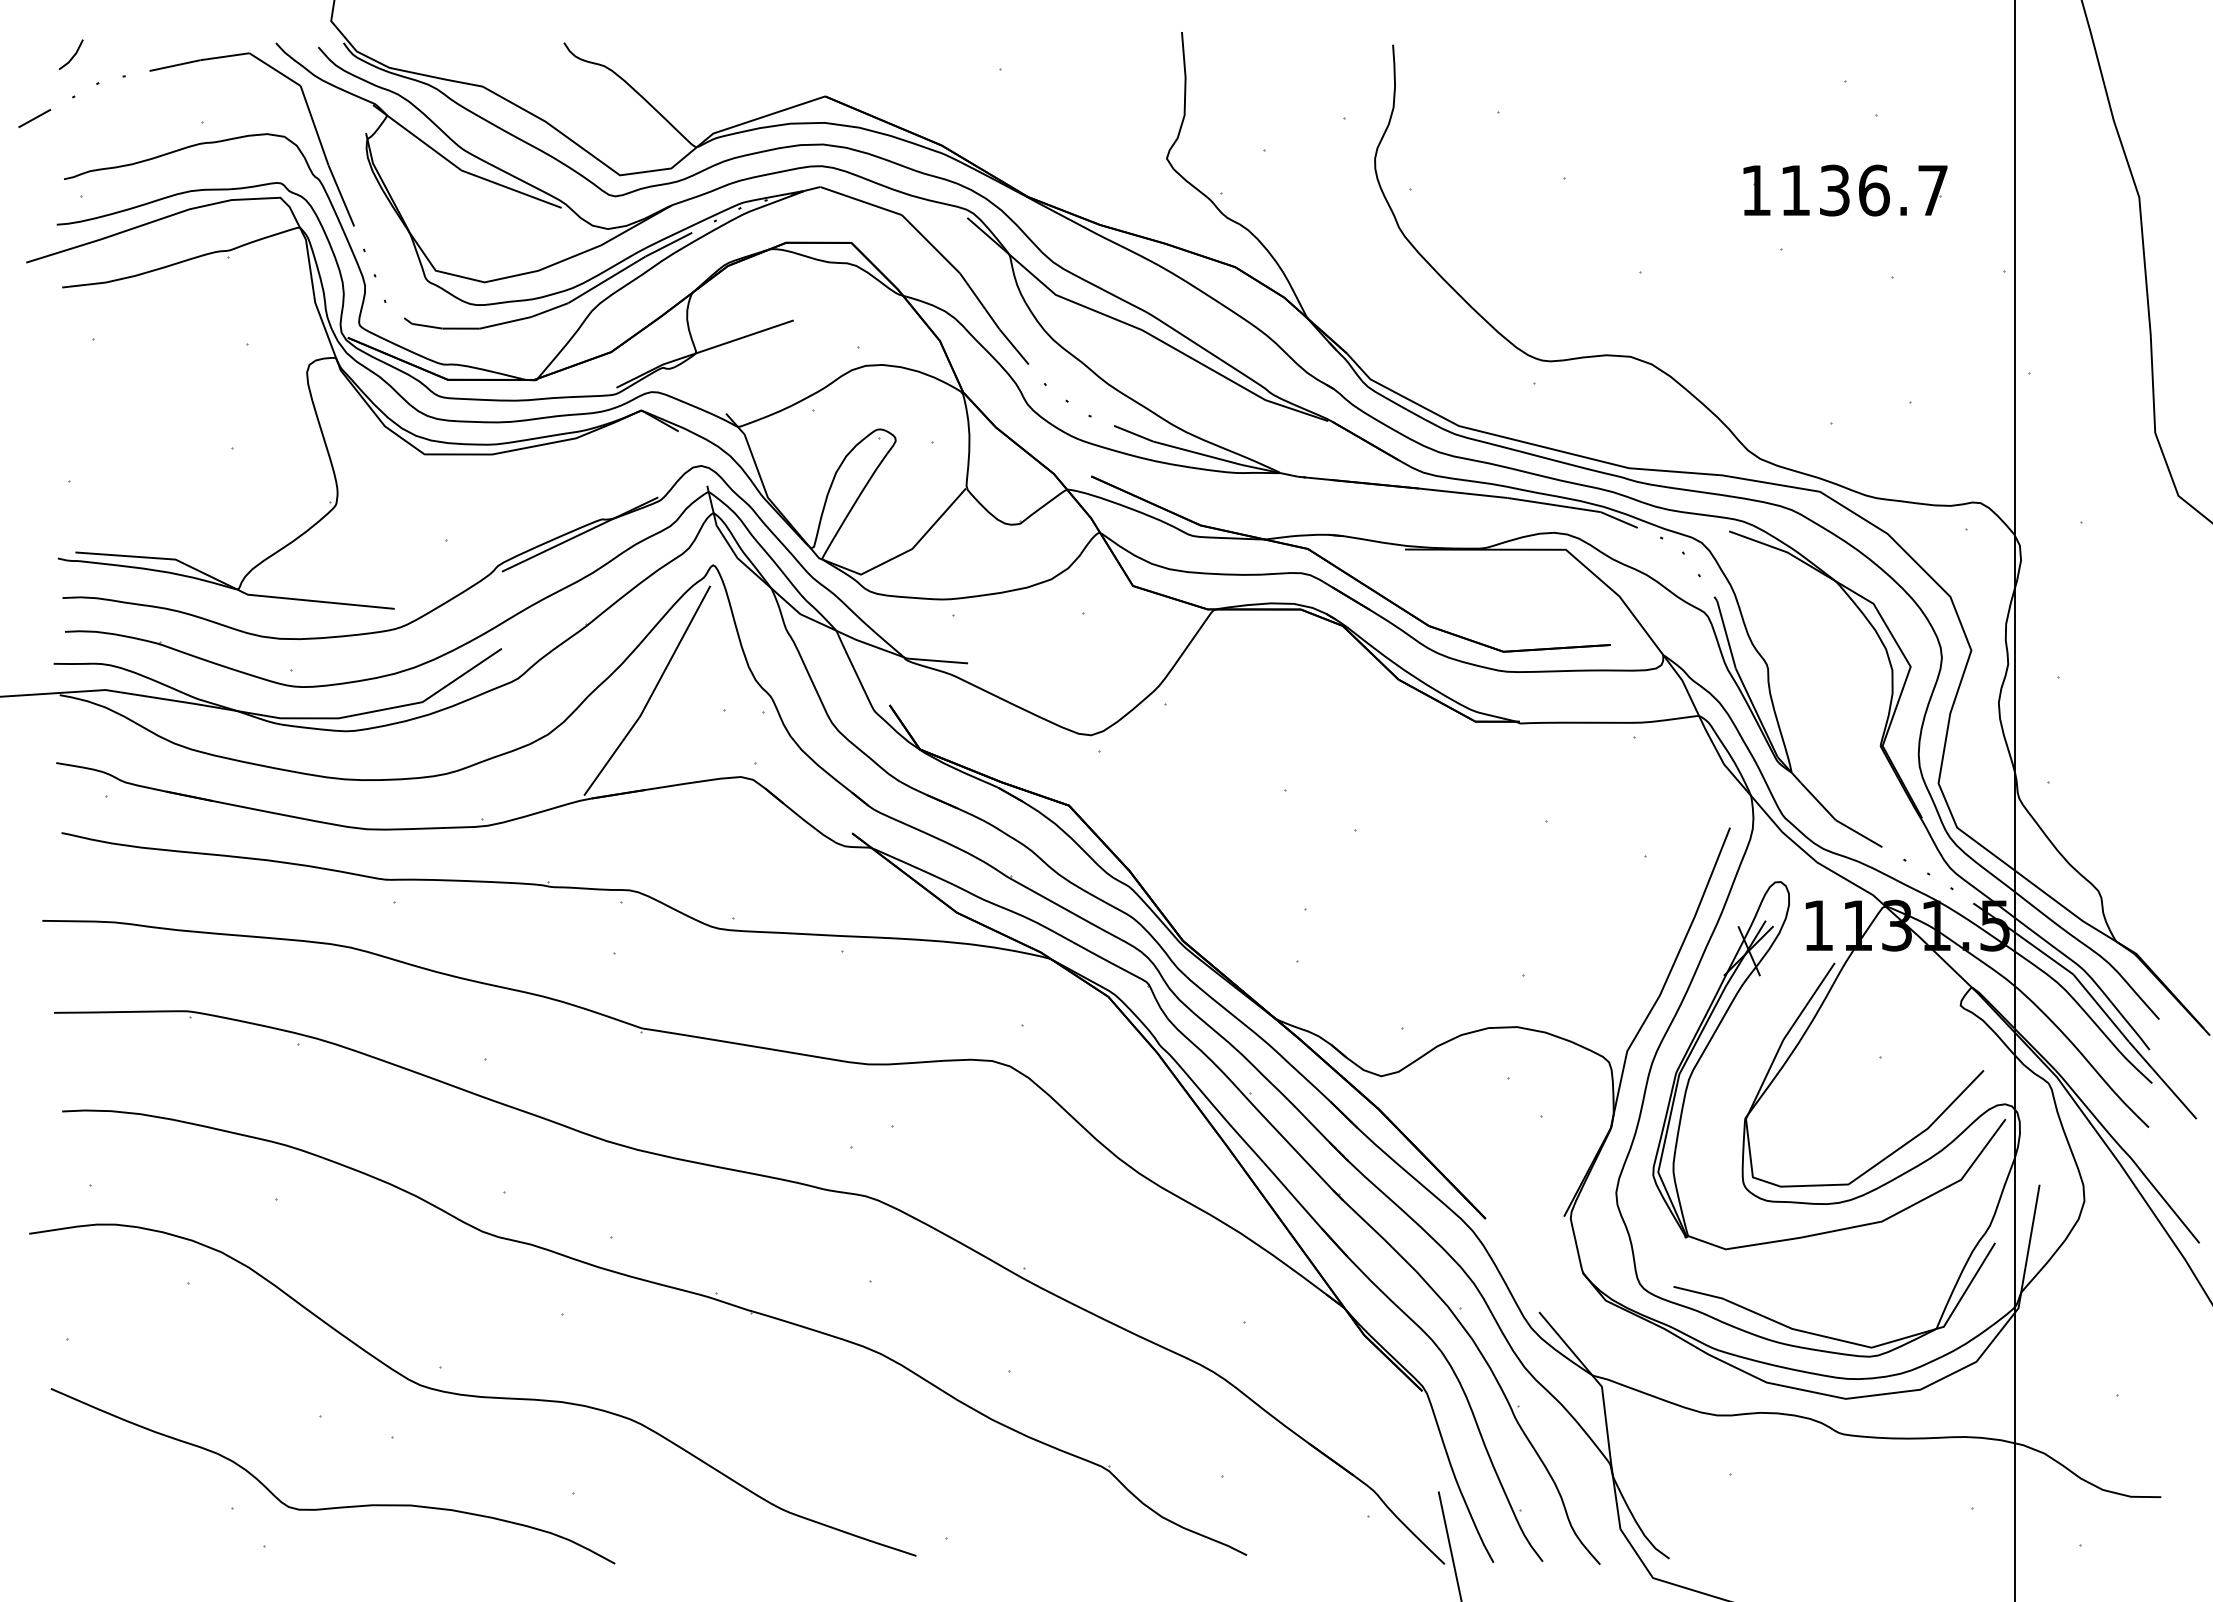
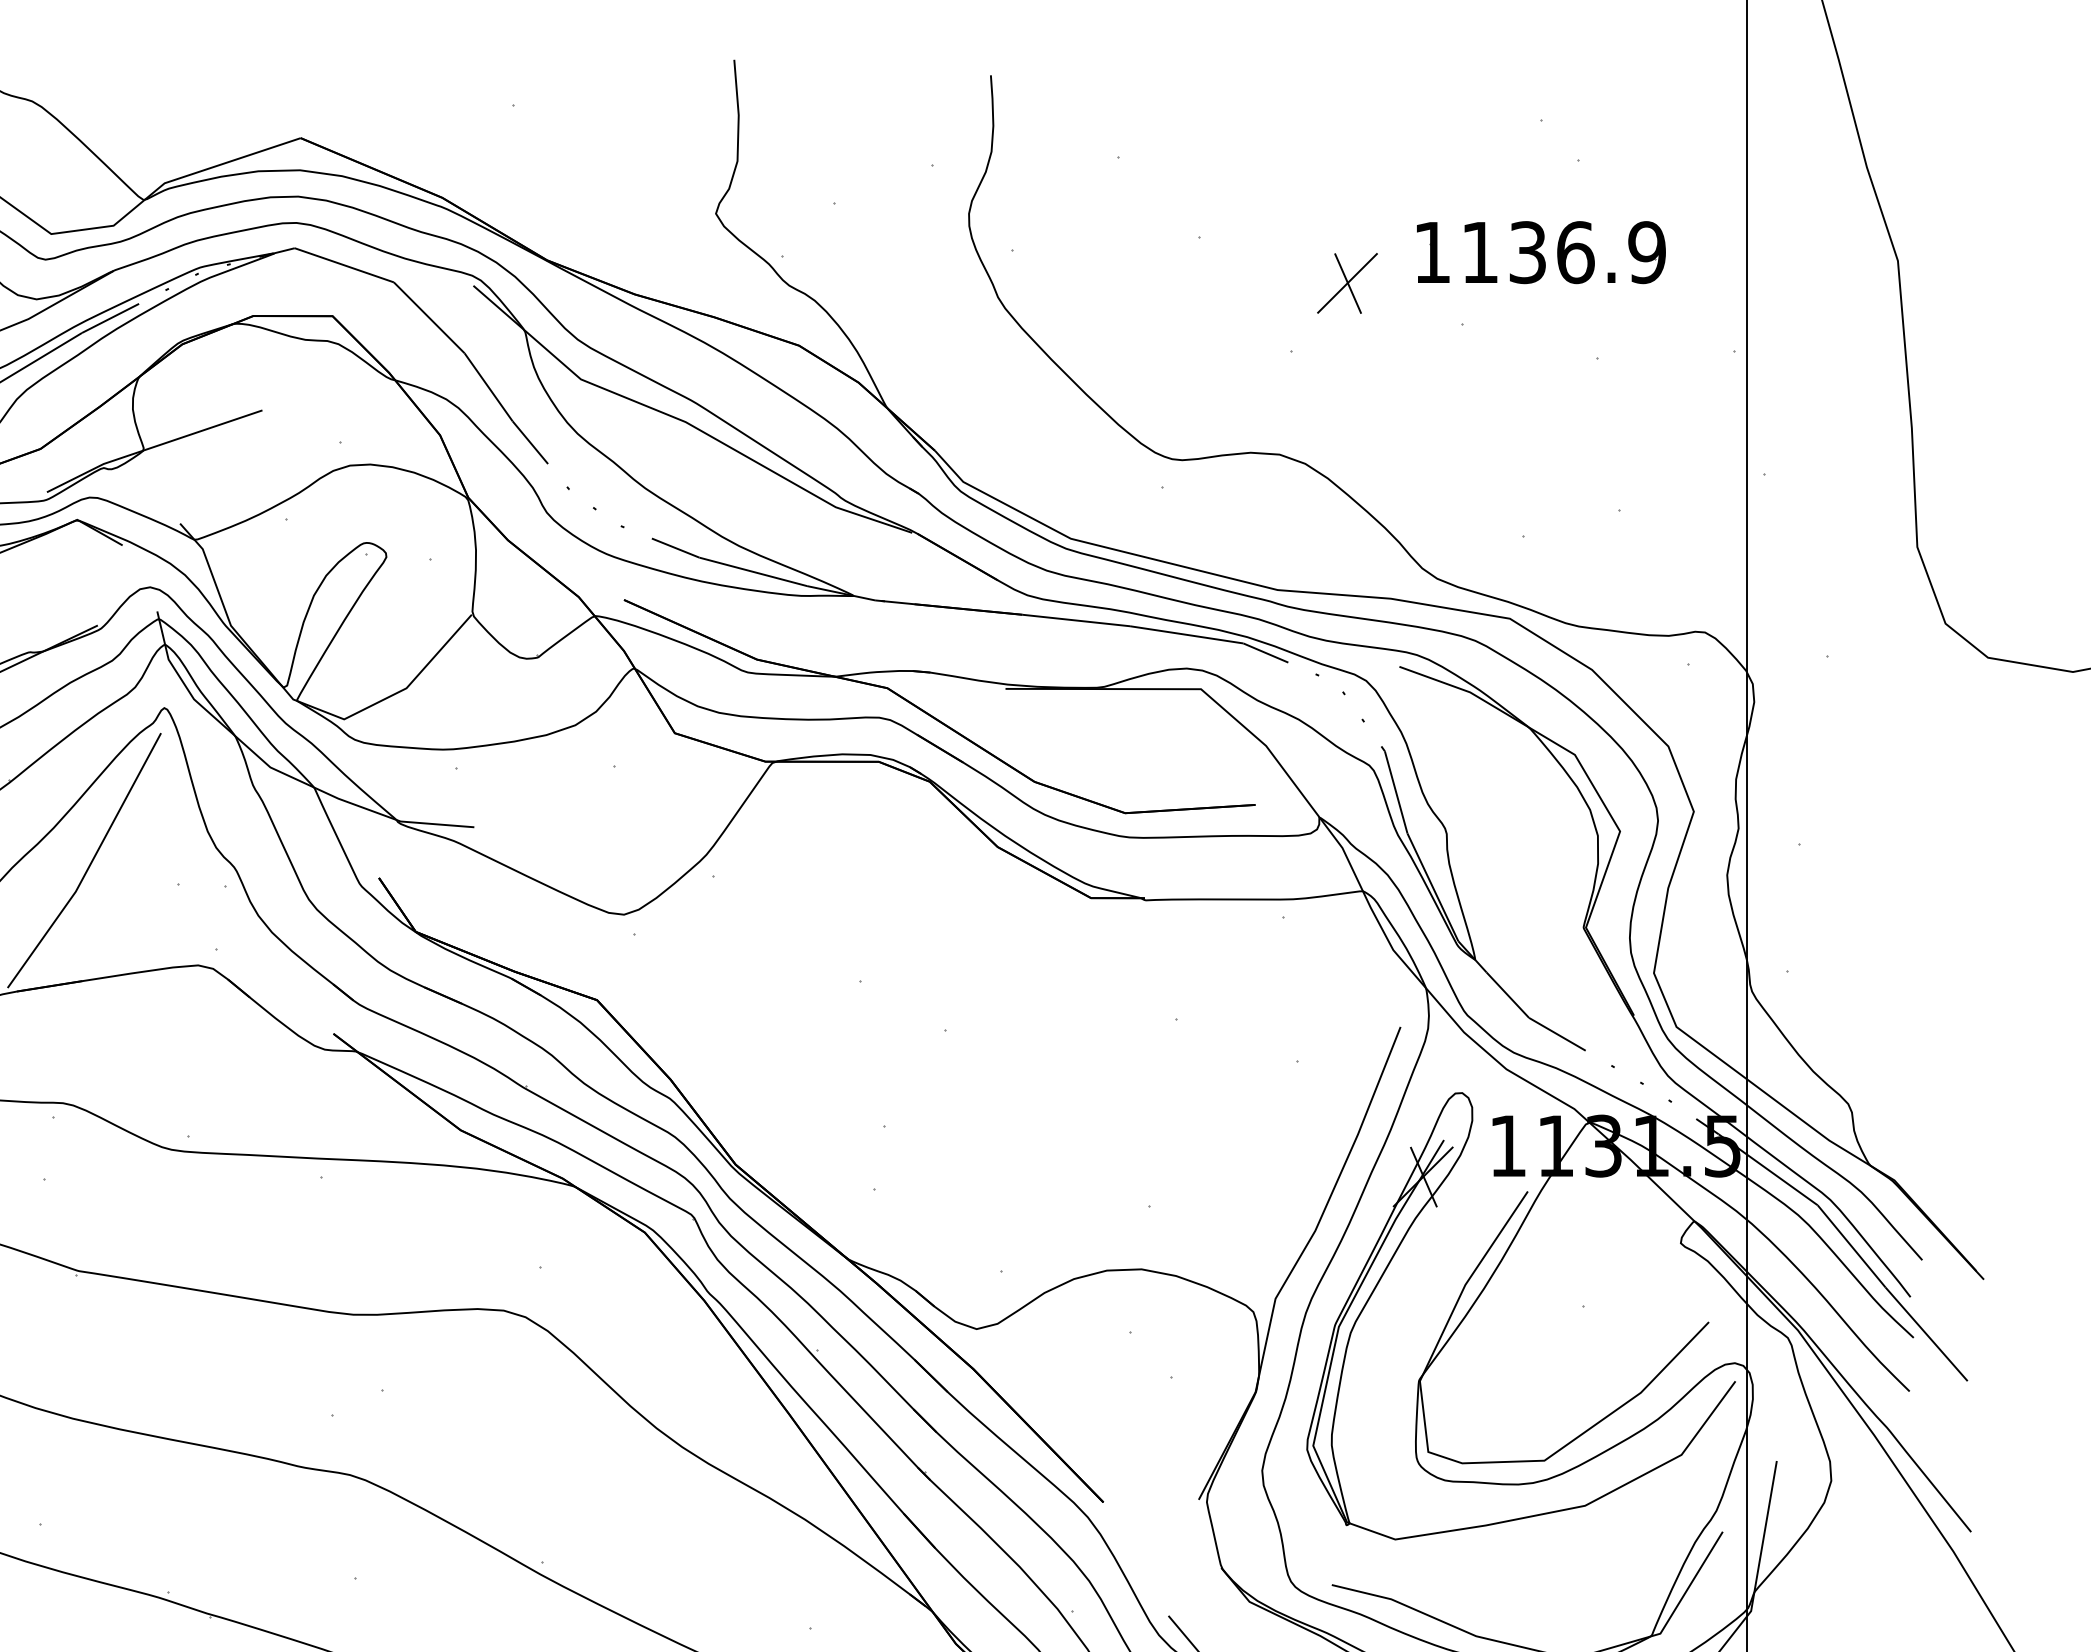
text: (1932, 190) -> (1646, 252), 1136.7 -> 1136.9
part: (1686, 215) -> (1347, 282), added

